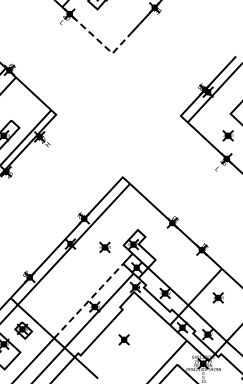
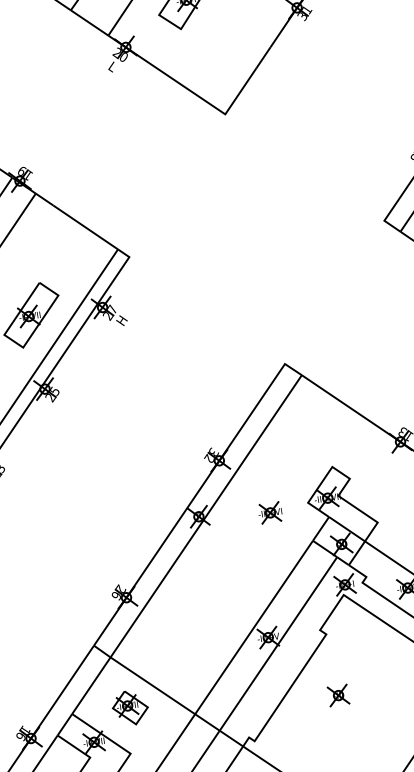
line: (103, 44) -> (204, 98), dashed -> solid
line: (88, 301) -> (253, 628), dashed -> solid

